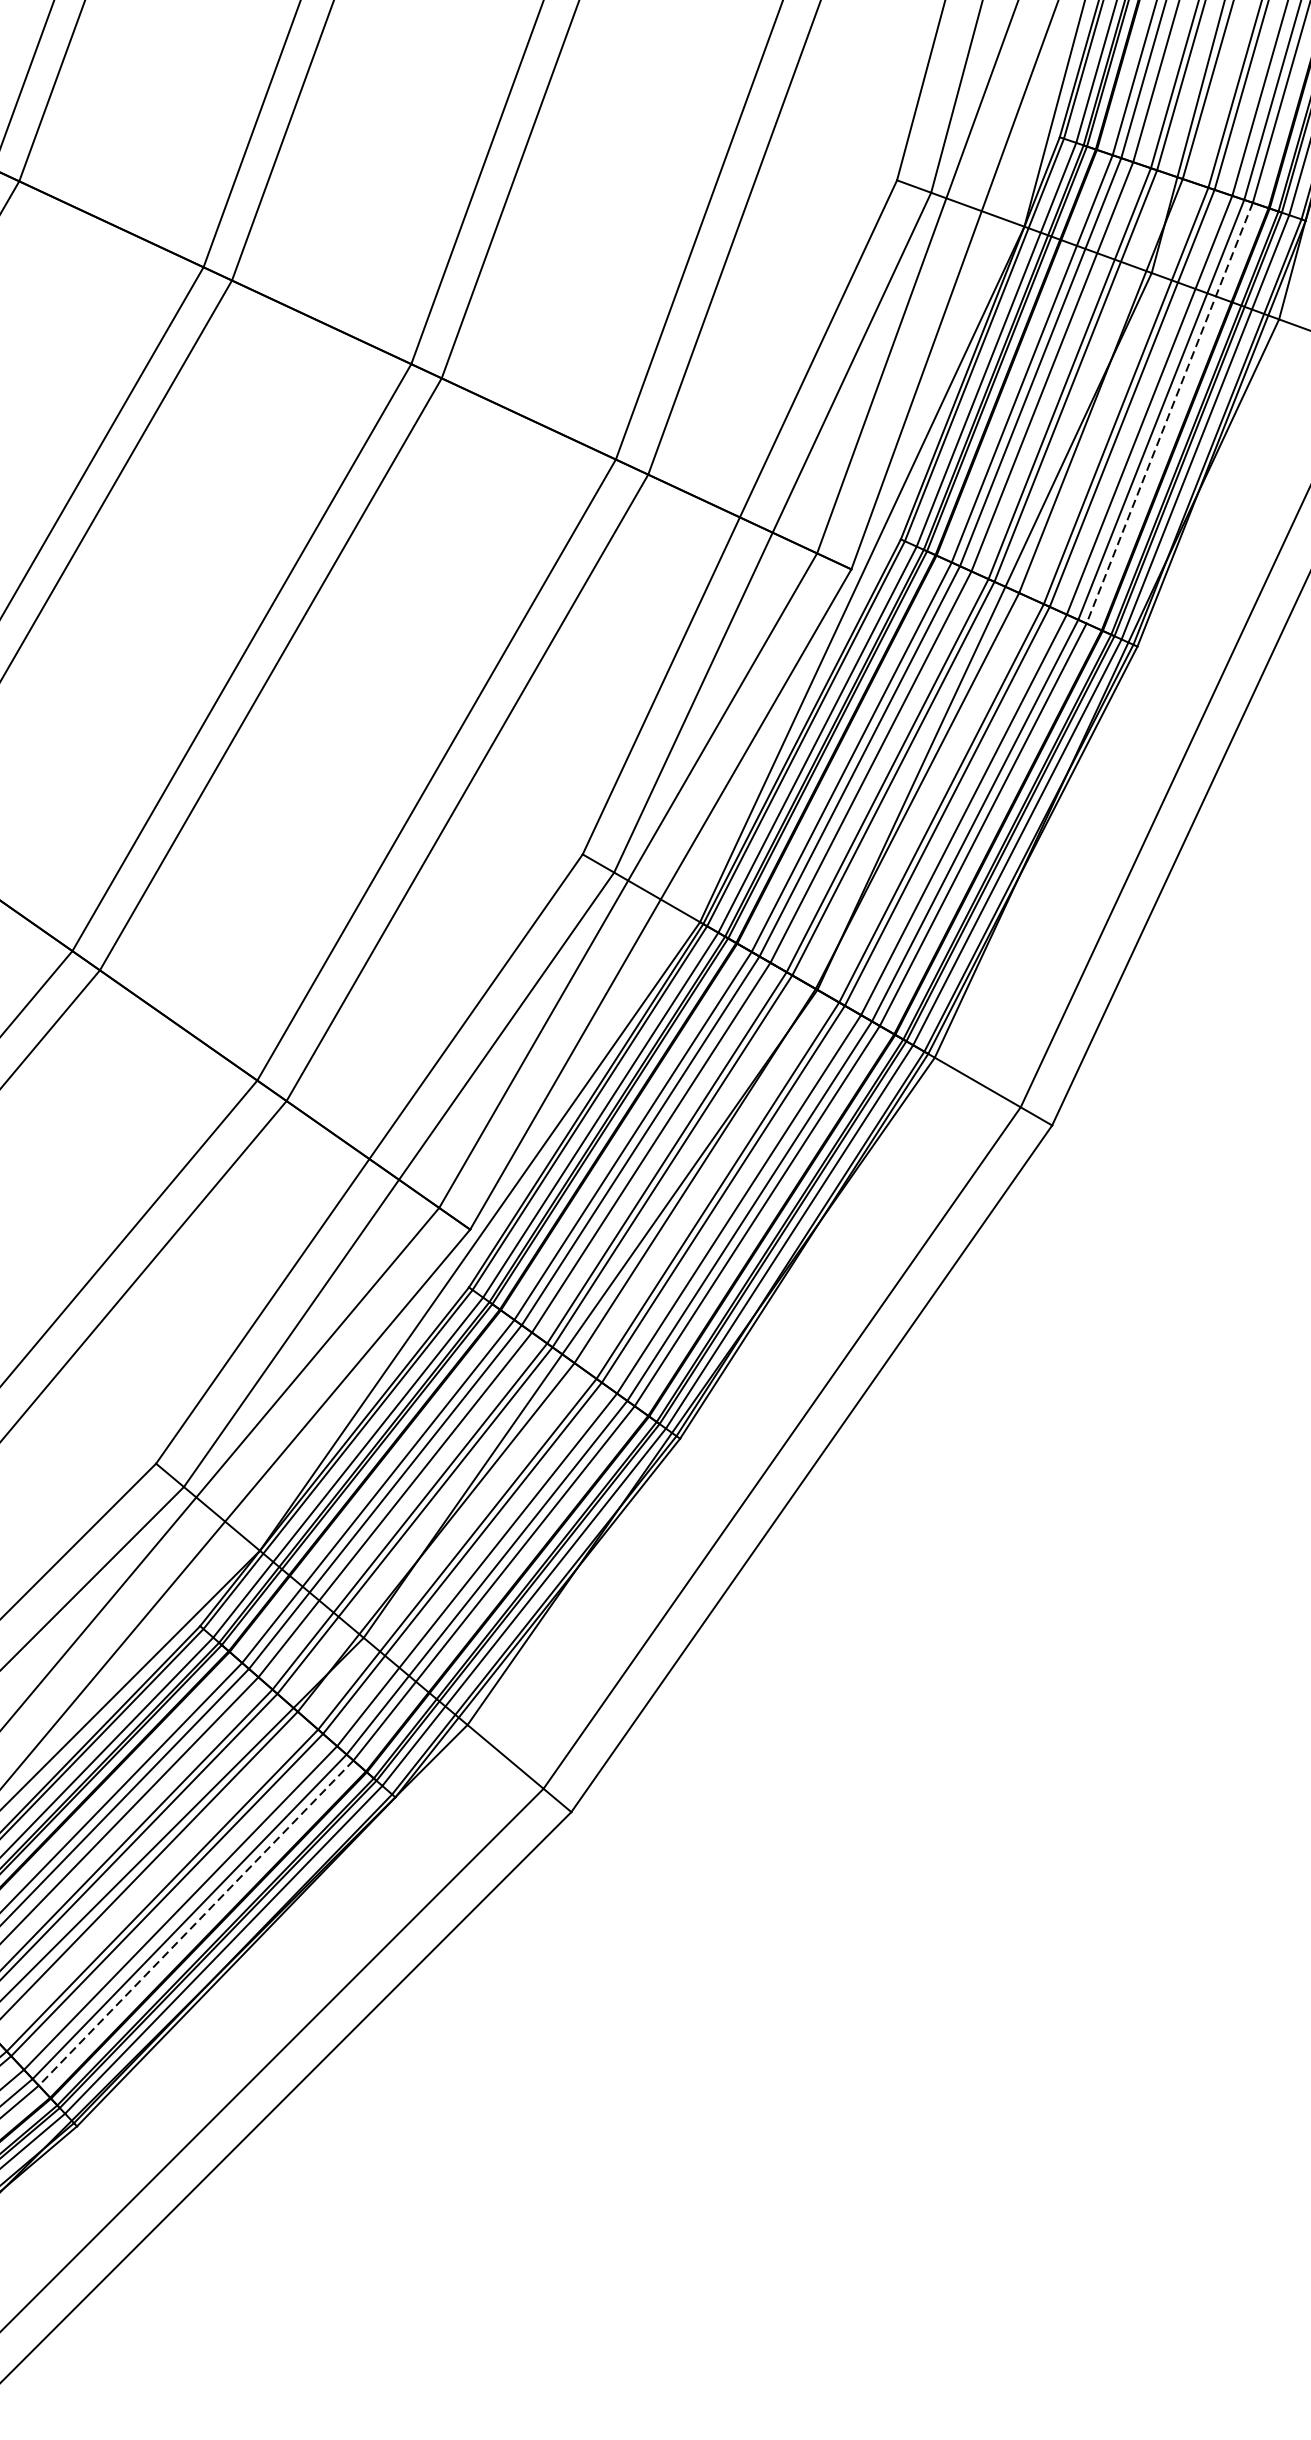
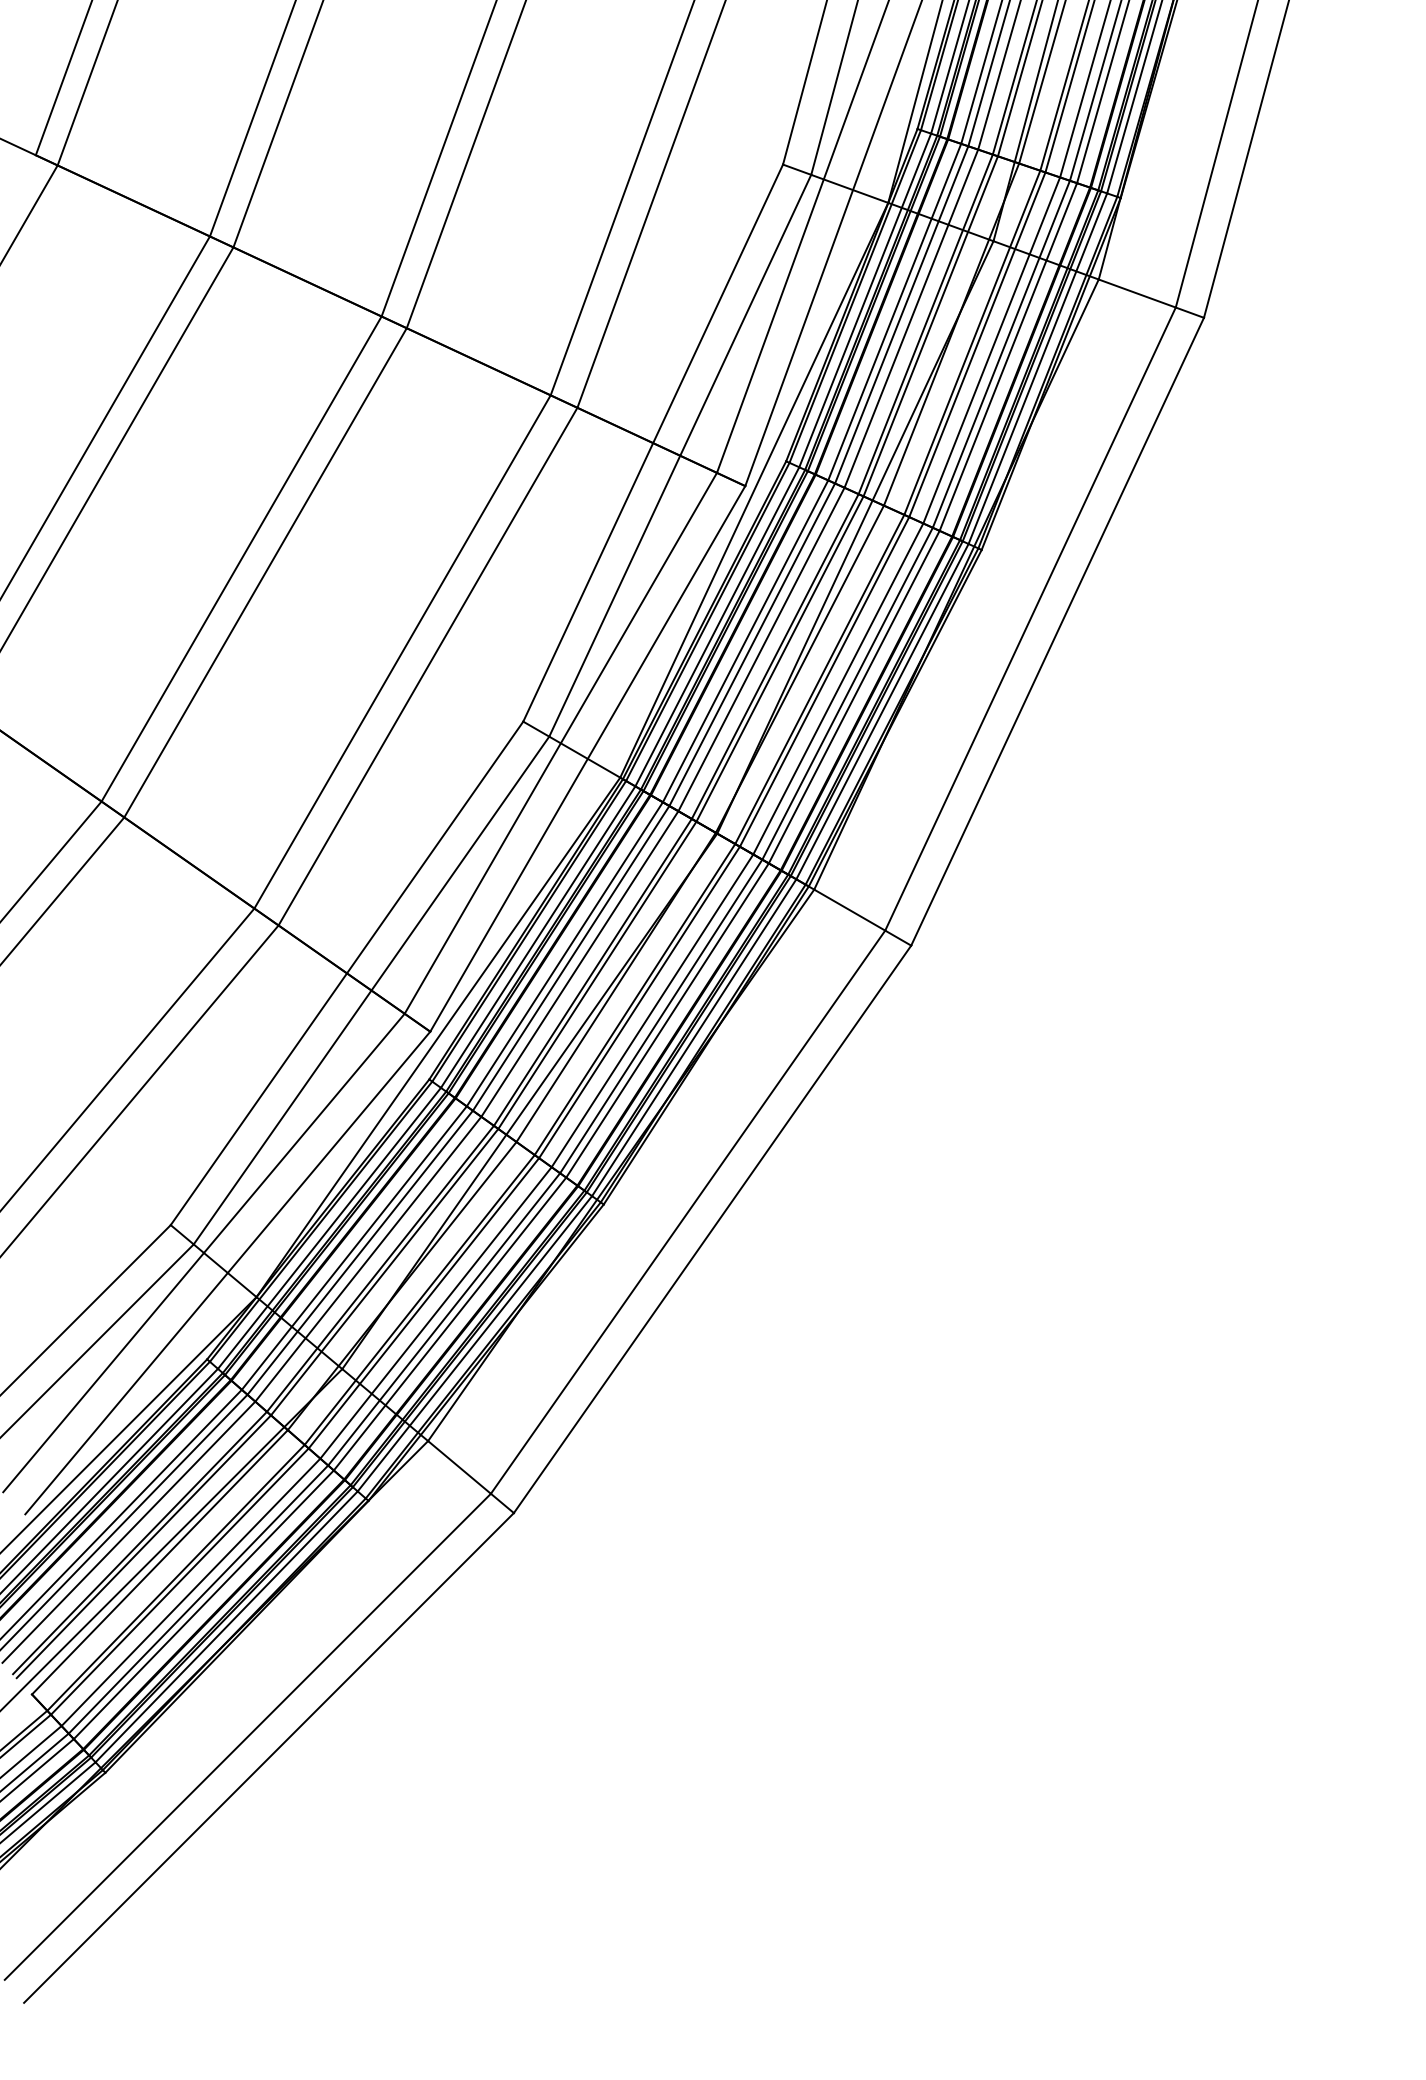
line: (1169, 413) -> (1008, 357), dashed -> solid
line: (195, 1922) -> (203, 1604), dashed -> solid

